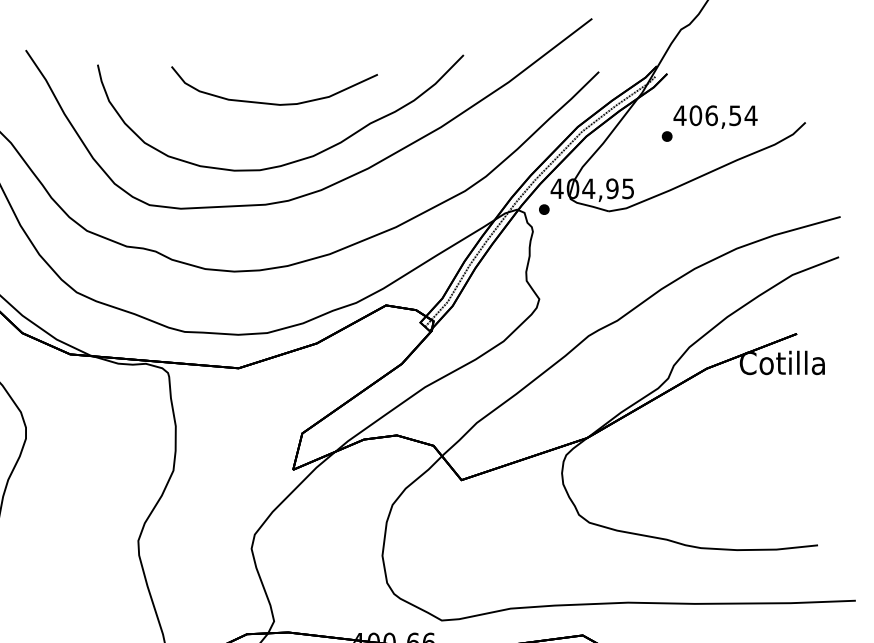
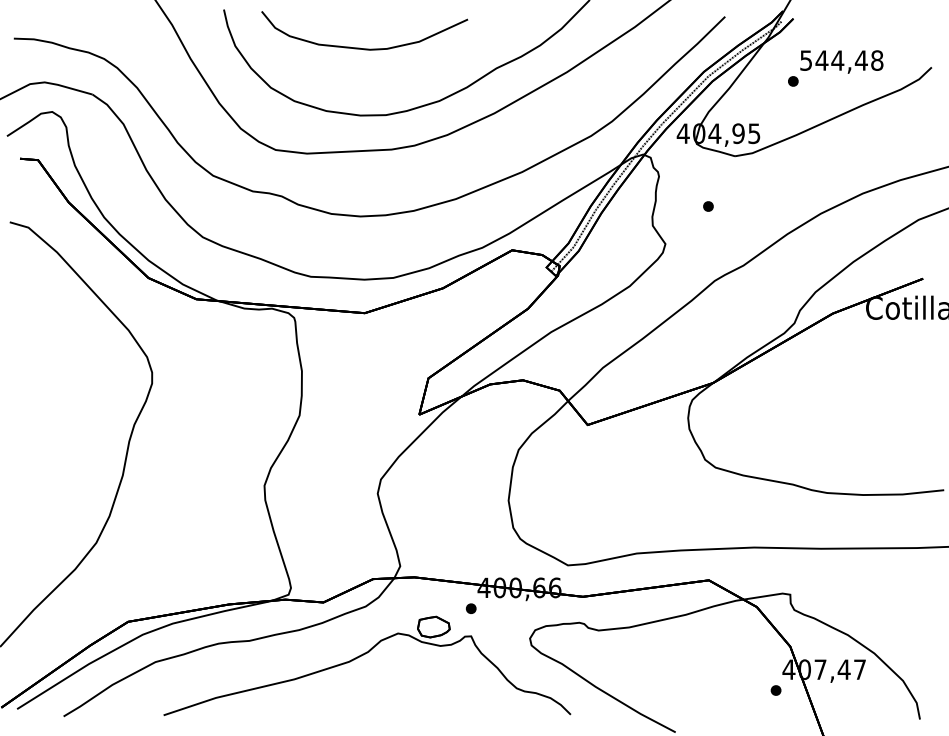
curve: (270, 102) -> (360, 47), moved
text: (715, 115) -> (841, 60), 406,54 -> 544,48
part: (544, 209) -> (708, 206), moved

